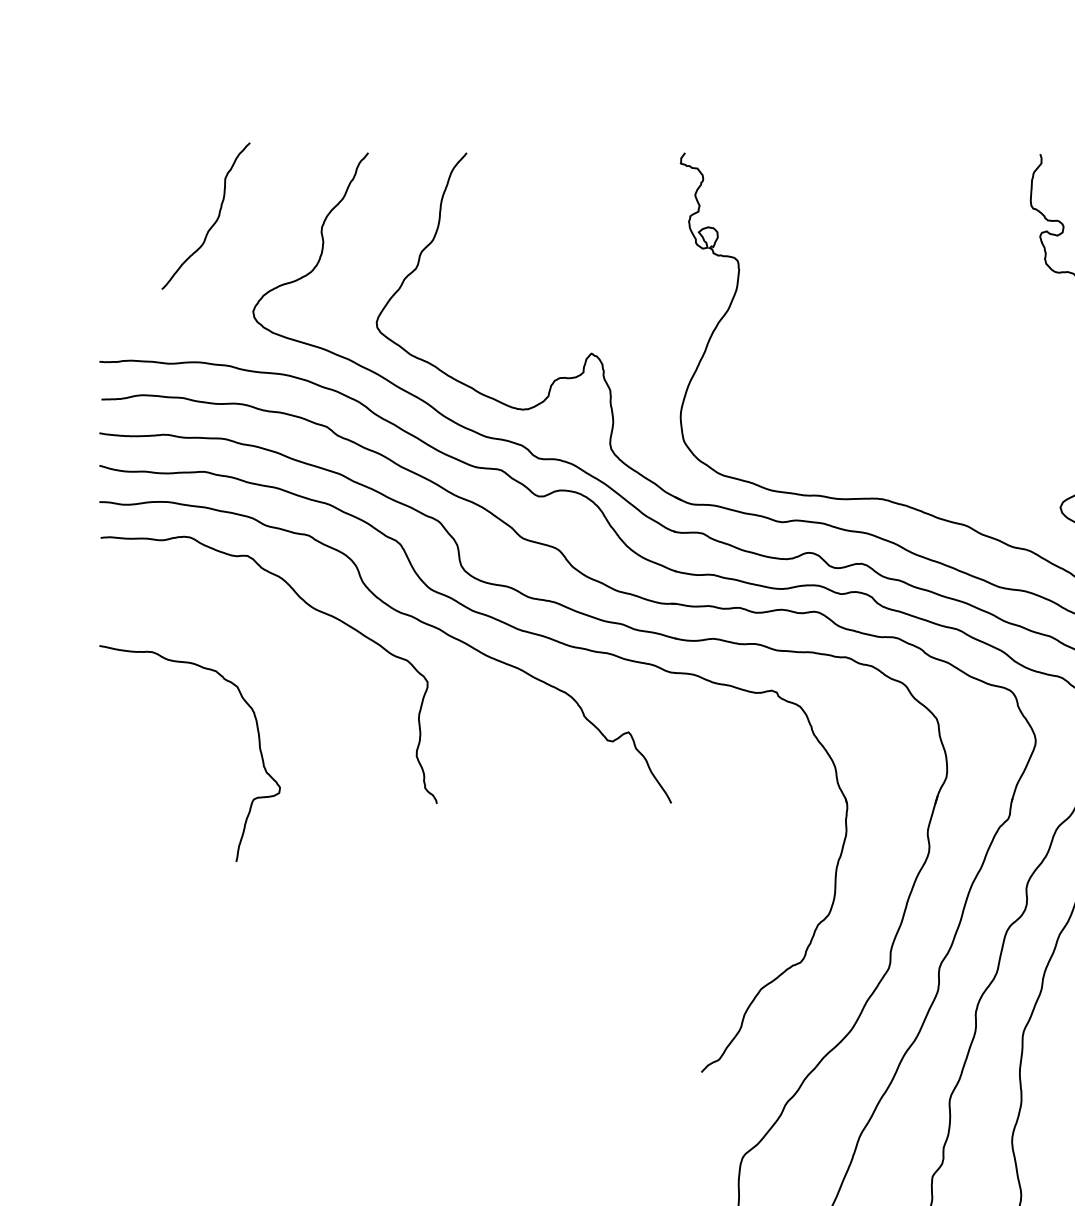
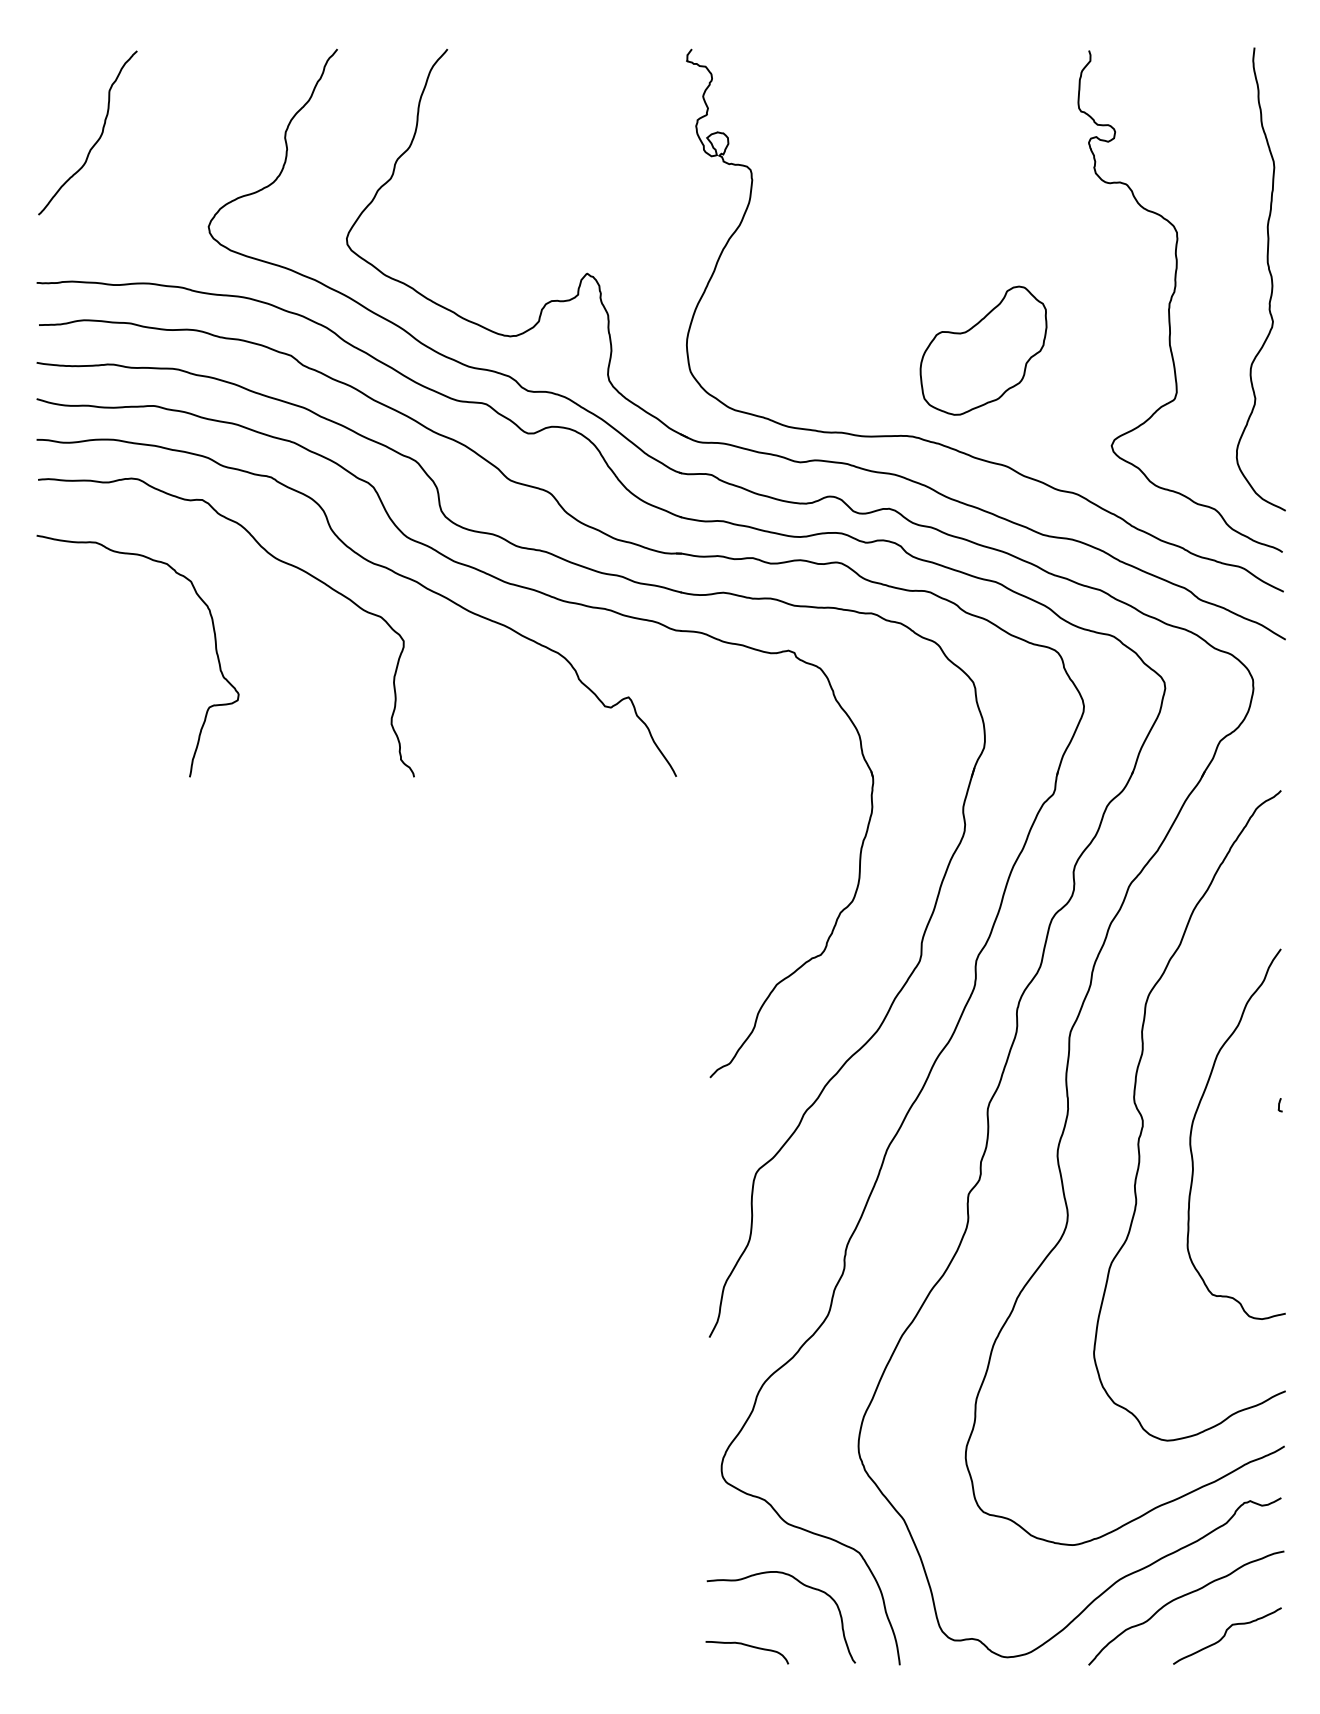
curve: (214, 222) -> (97, 139), moved
part: (945, 422) -> (983, 350), added
curve: (259, 750) -> (215, 652), moved

